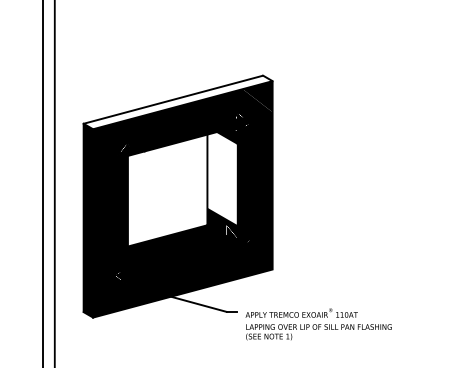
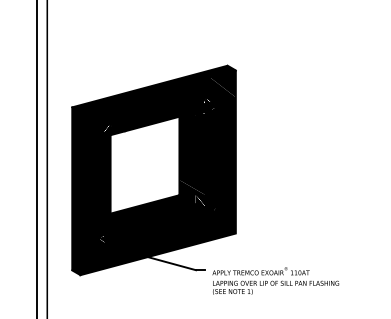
fill: (177, 101) -> (153, 88), added
fill: (222, 178) -> (192, 154), added

